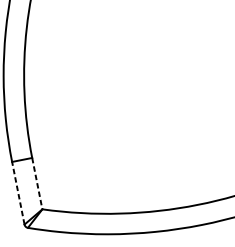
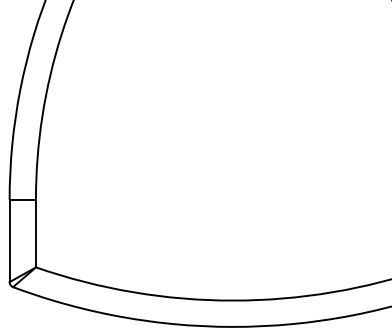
line: (36, 183) -> (35, 233), dashed -> solid
line: (18, 192) -> (9, 240), dashed -> solid

